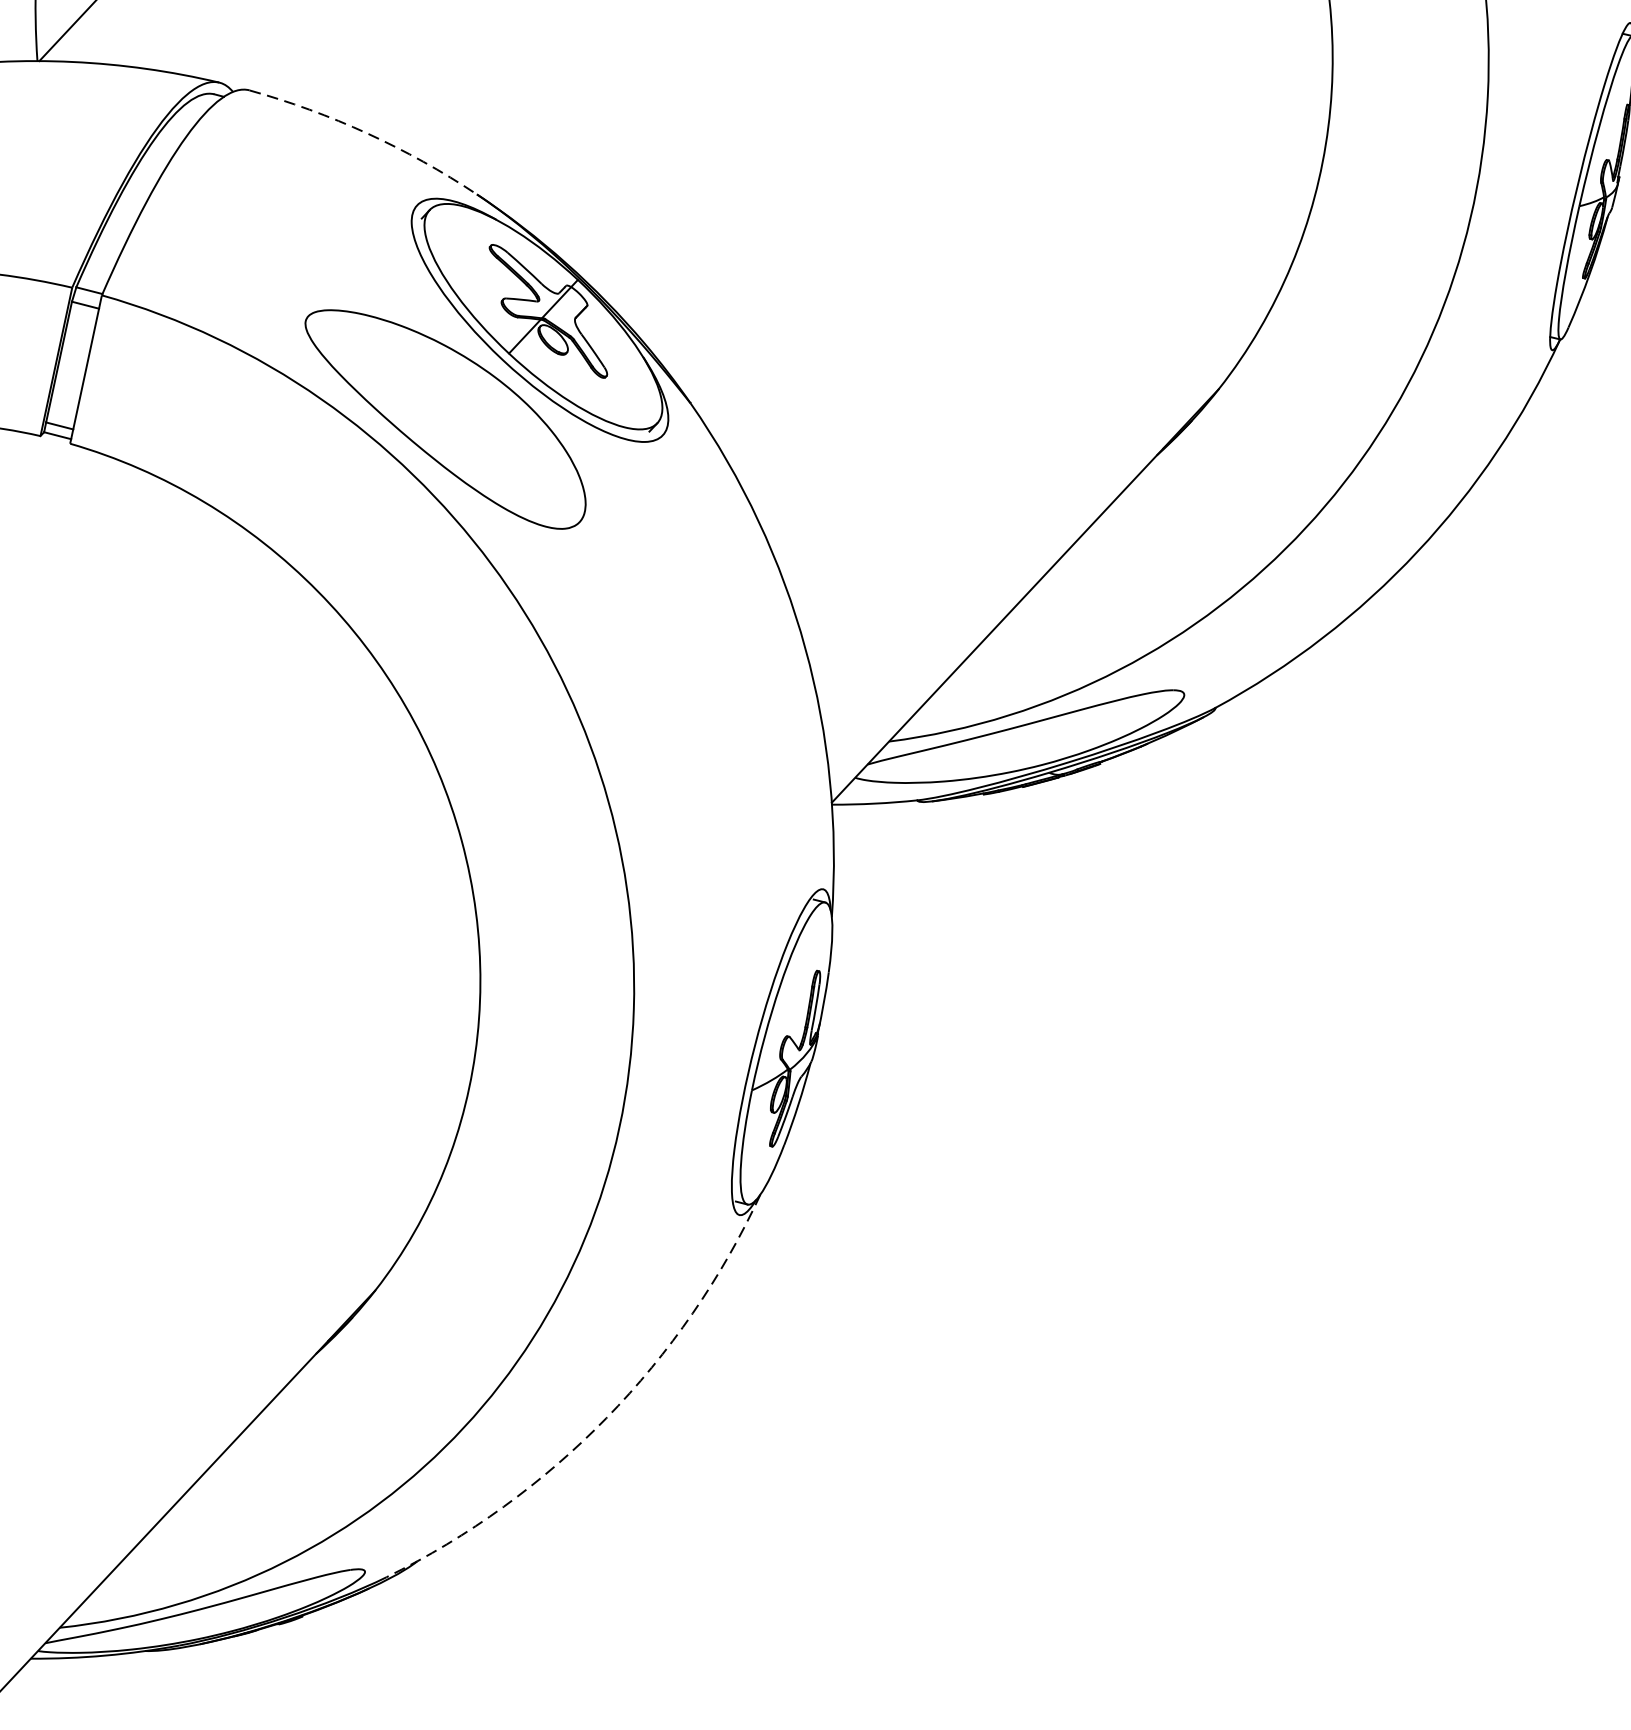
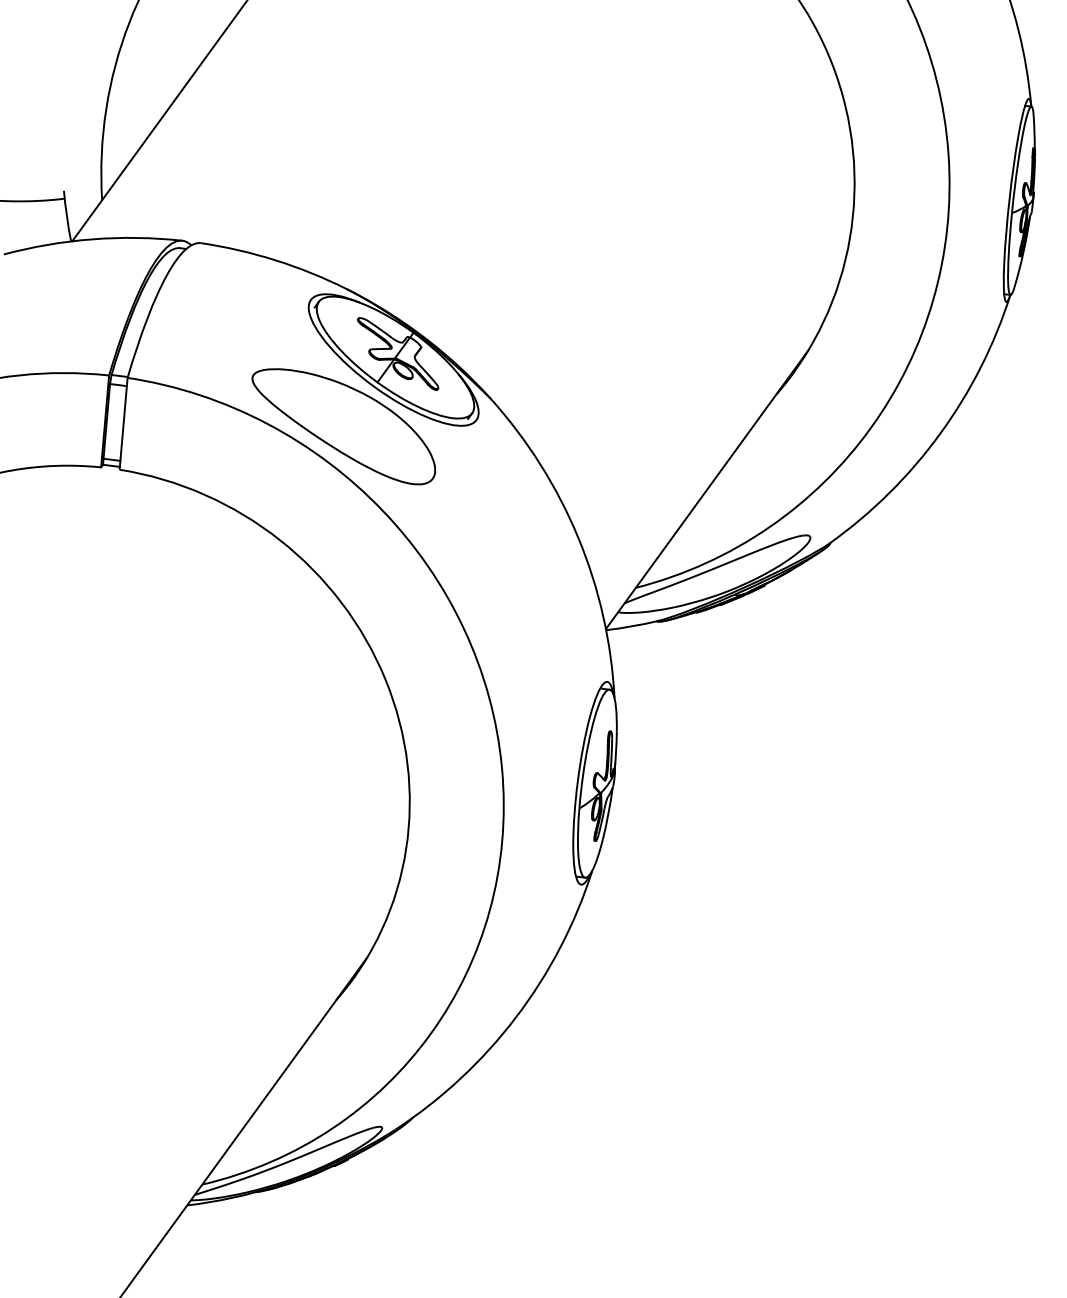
arc: (367, 133) -> (275, 260), dashed -> solid
arc: (606, 1418) -> (516, 1017), dashed -> solid

